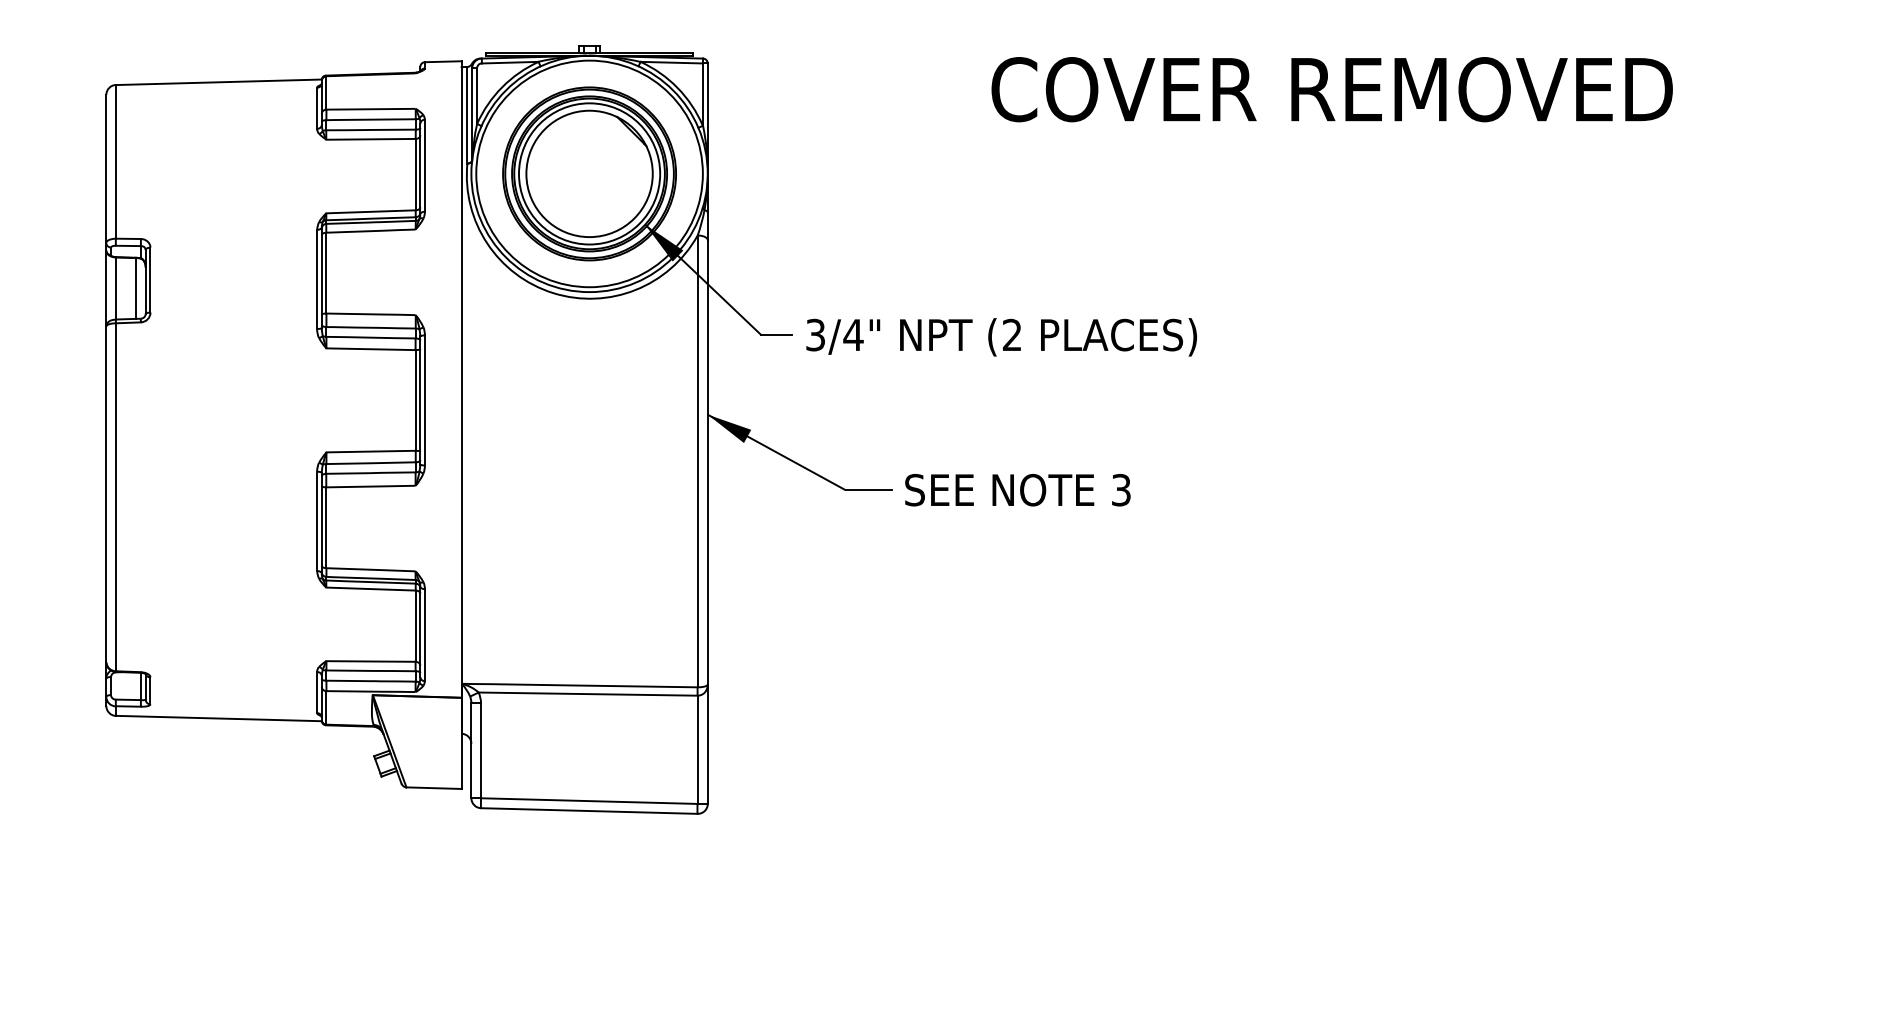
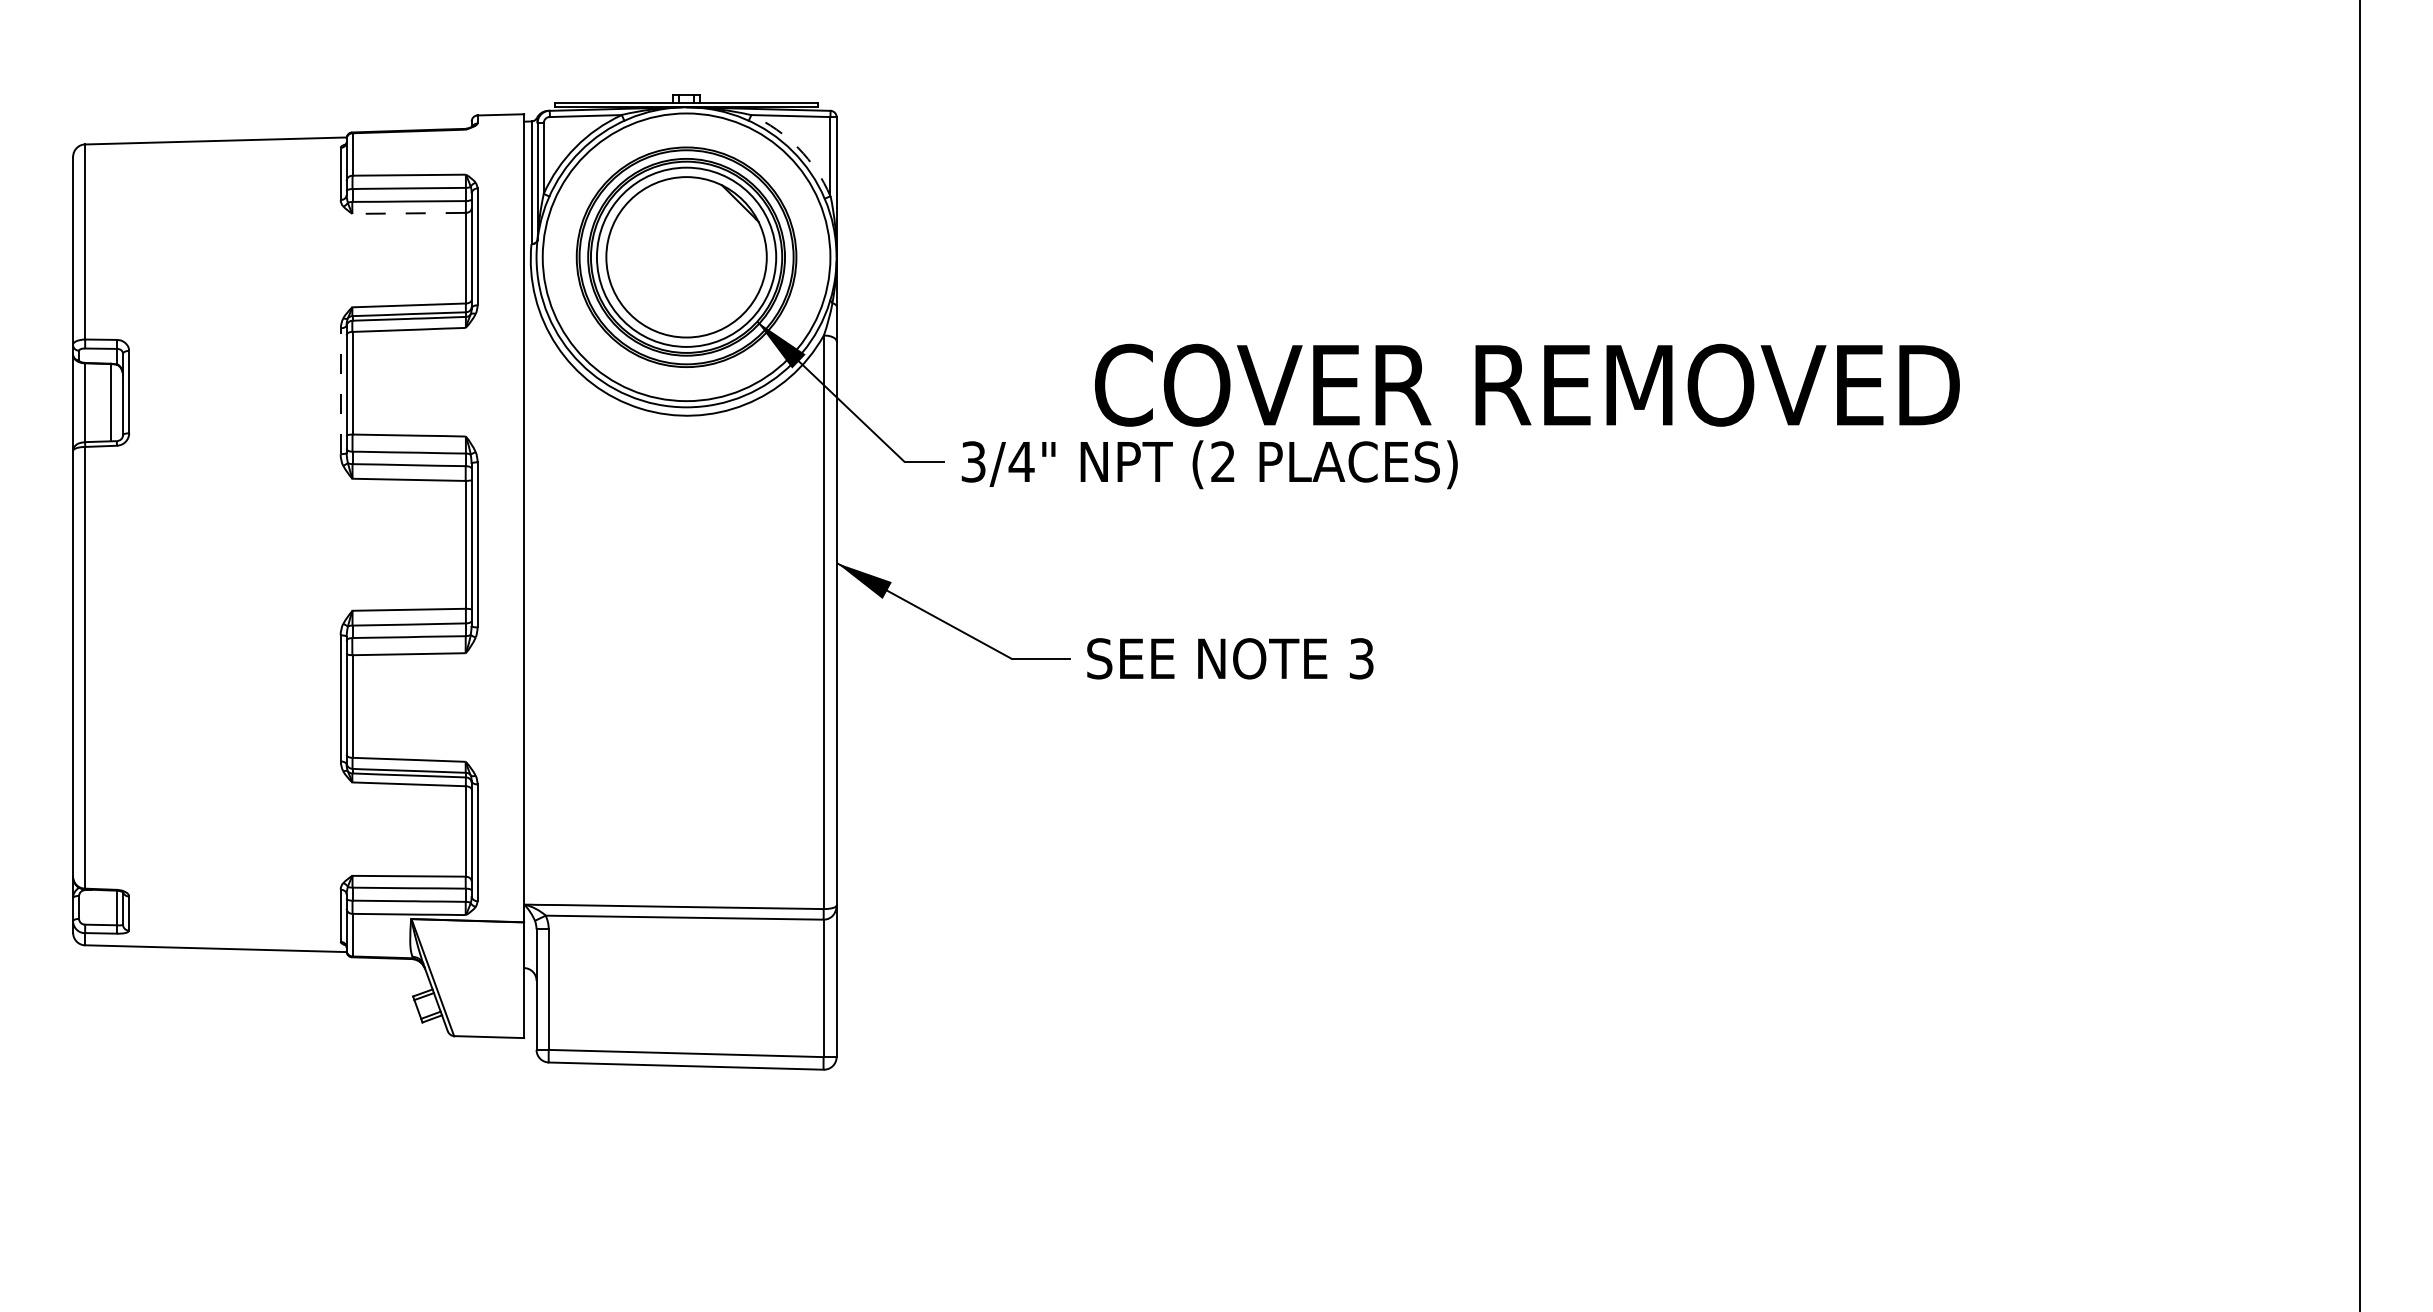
arc: (677, 88) -> (798, 148), solid -> dashed
text: (1332, 89) -> (1527, 384), moved
line: (371, 139) -> (409, 213), solid -> dashed
line: (316, 279) -> (340, 391), solid -> dashed

